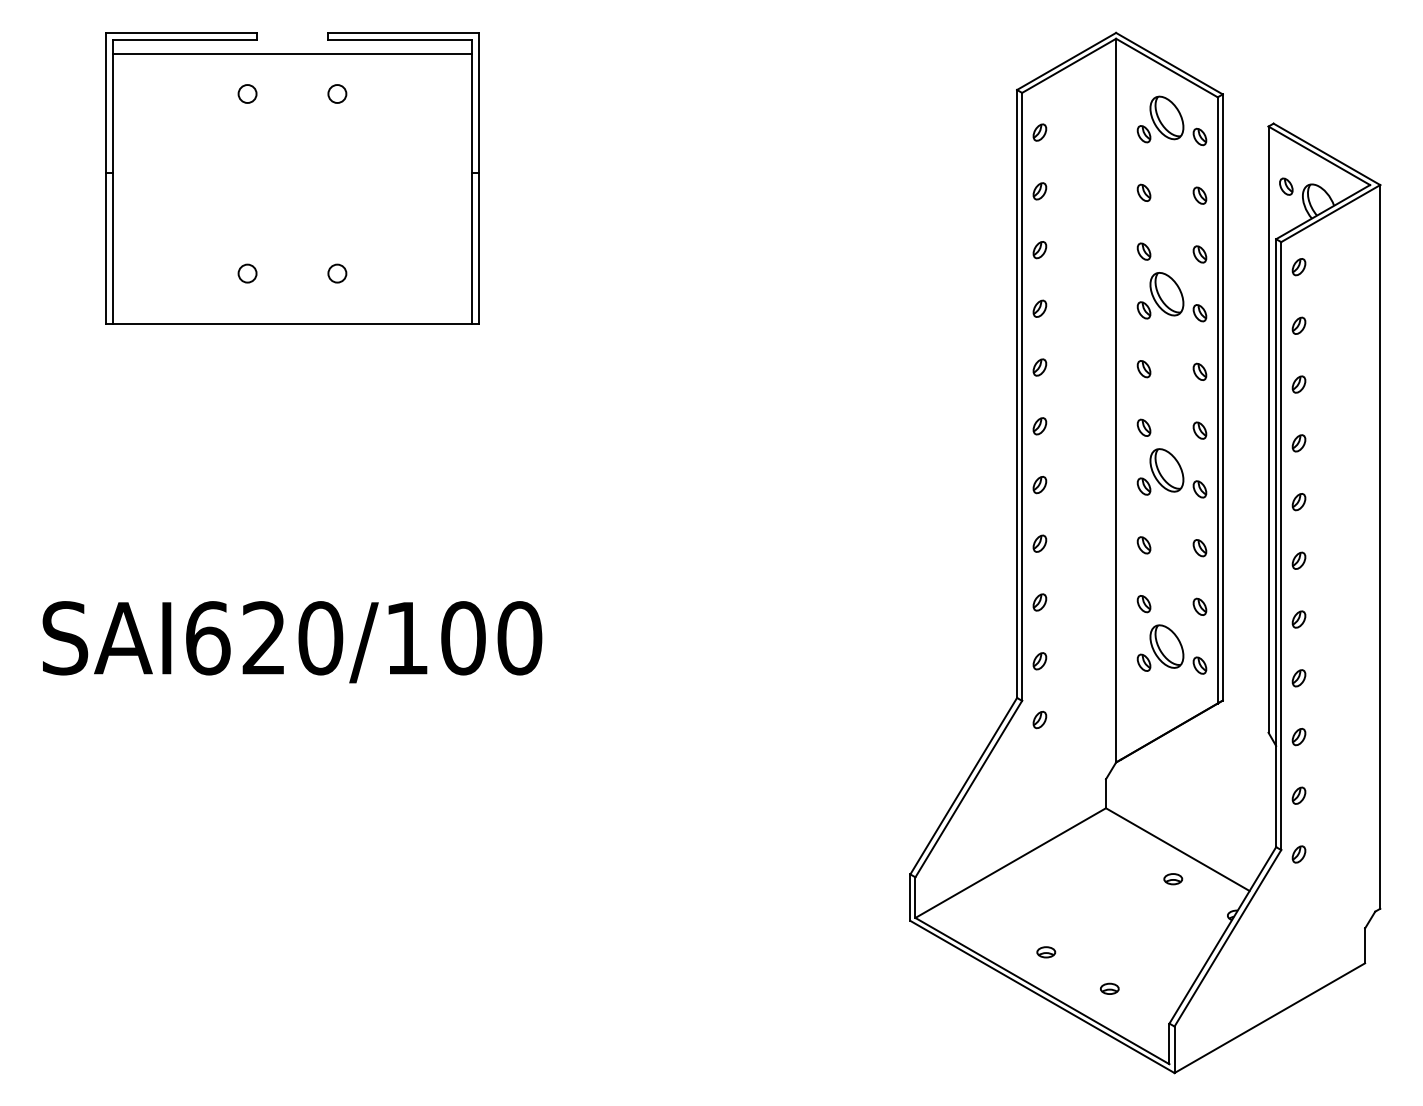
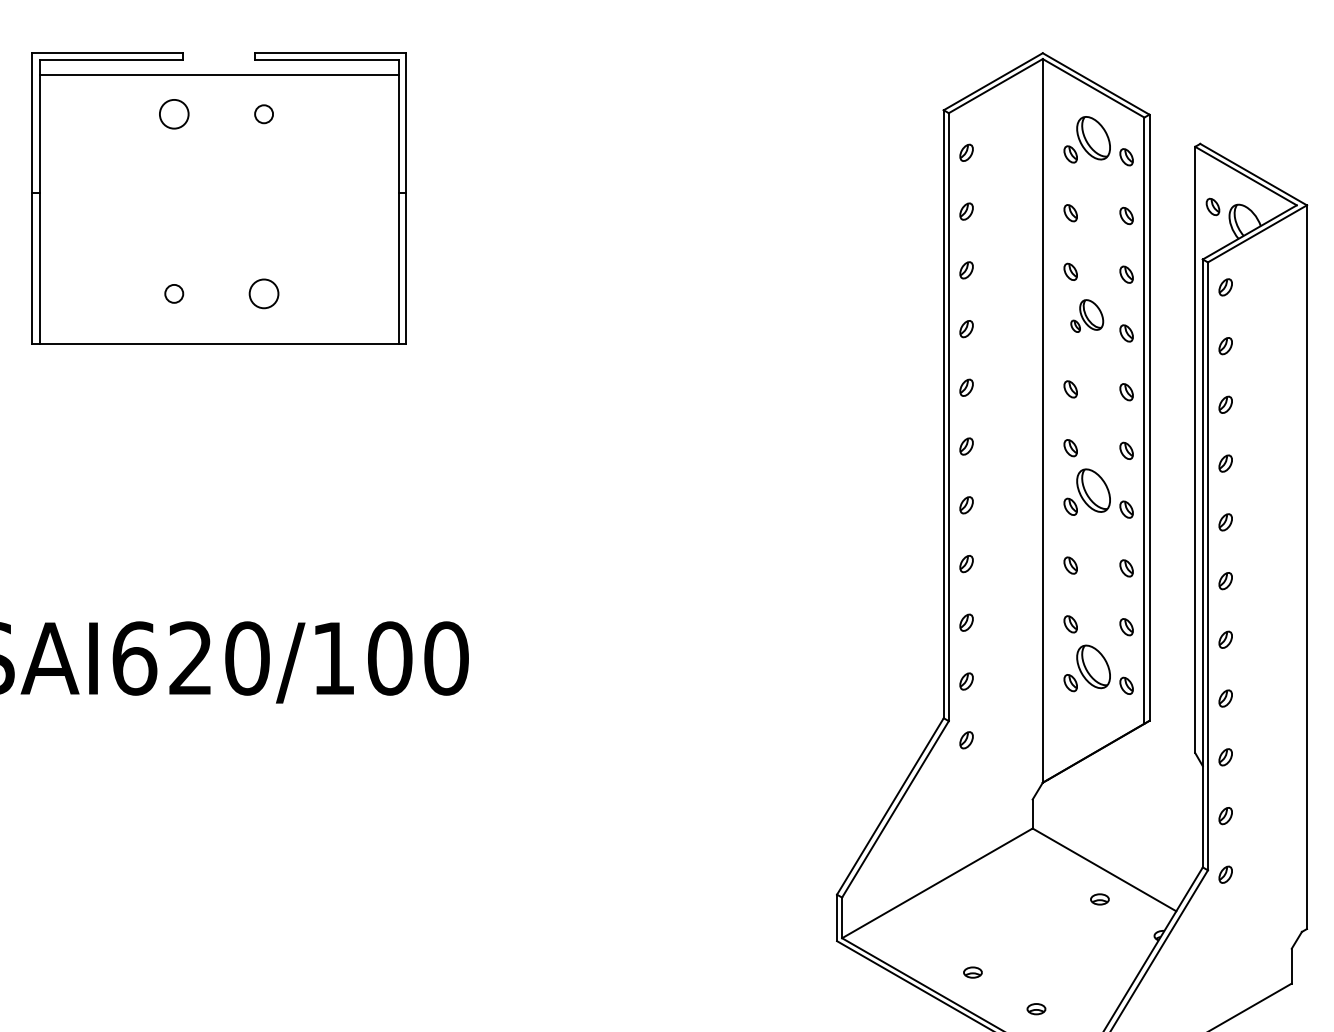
circle: (247, 93) -> (174, 113), size x1.6
circle: (337, 273) -> (264, 293), size x1.6
part: (1160, 295) -> (1087, 315), size x0.7

